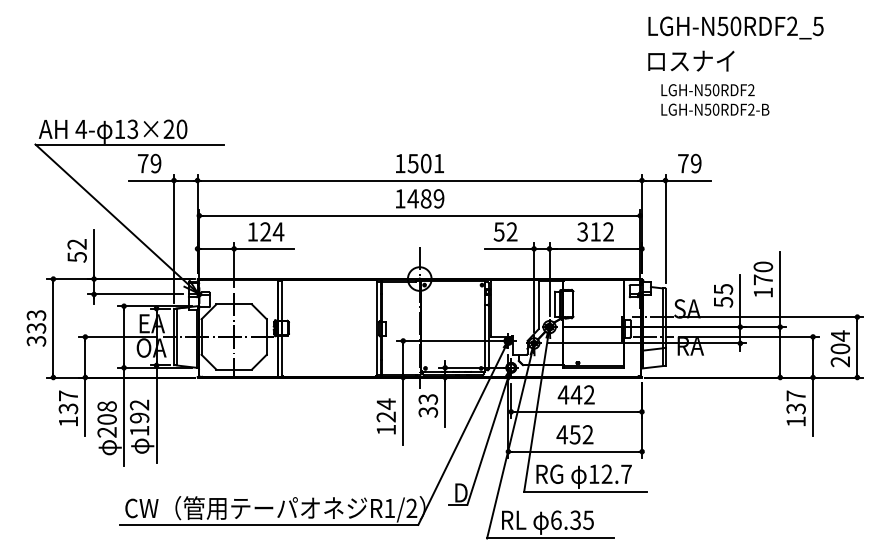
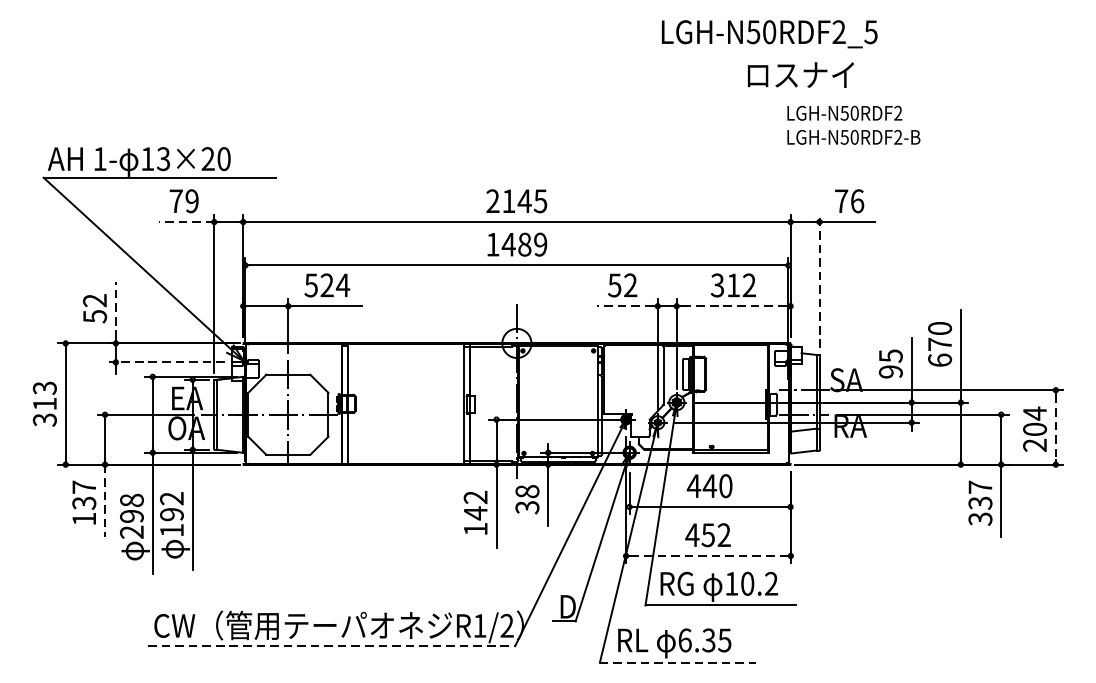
text: (735, 27) -> (769, 33), moved
text: (691, 60) -> (801, 74), moved
text: (715, 99) -> (854, 124), moved
text: (81, 129) -> (100, 159), 4- -> 1-
text: (419, 163) -> (516, 201), 1501 -> 2145
text: (696, 163) -> (857, 201), 79 -> 76
line: (151, 180) -> (186, 222), solid -> dashed
line: (665, 228) -> (819, 281), solid -> dashed
text: (252, 231) -> (310, 284), 124 -> 524
line: (507, 248) -> (624, 305), solid -> dashed
line: (595, 248) -> (733, 305), solid -> dashed
line: (94, 252) -> (116, 310), solid -> dashed
text: (763, 292) -> (940, 359), 170 -> 670
line: (134, 294) -> (165, 362), solid -> dashed
text: (723, 302) -> (890, 372), 55 -> 95
text: (36, 328) -> (44, 404), 333 -> 313
line: (857, 347) -> (1055, 427), solid -> dashed
text: (589, 394) -> (725, 485), 442 -> 440
text: (427, 399) -> (526, 491), 33 -> 38
line: (85, 407) -> (105, 501), solid -> dashed
text: (385, 410) -> (474, 505), 124 -> 142
text: (106, 419) -> (131, 516), 208 -> 298
text: (795, 421) -> (979, 518), 137 -> 337
line: (575, 451) -> (708, 555), solid -> dashed
text: (616, 473) -> (759, 582), 12.7 -> 10.2
line: (269, 524) -> (331, 645), solid -> dashed
line: (550, 538) -> (677, 662), solid -> dashed

